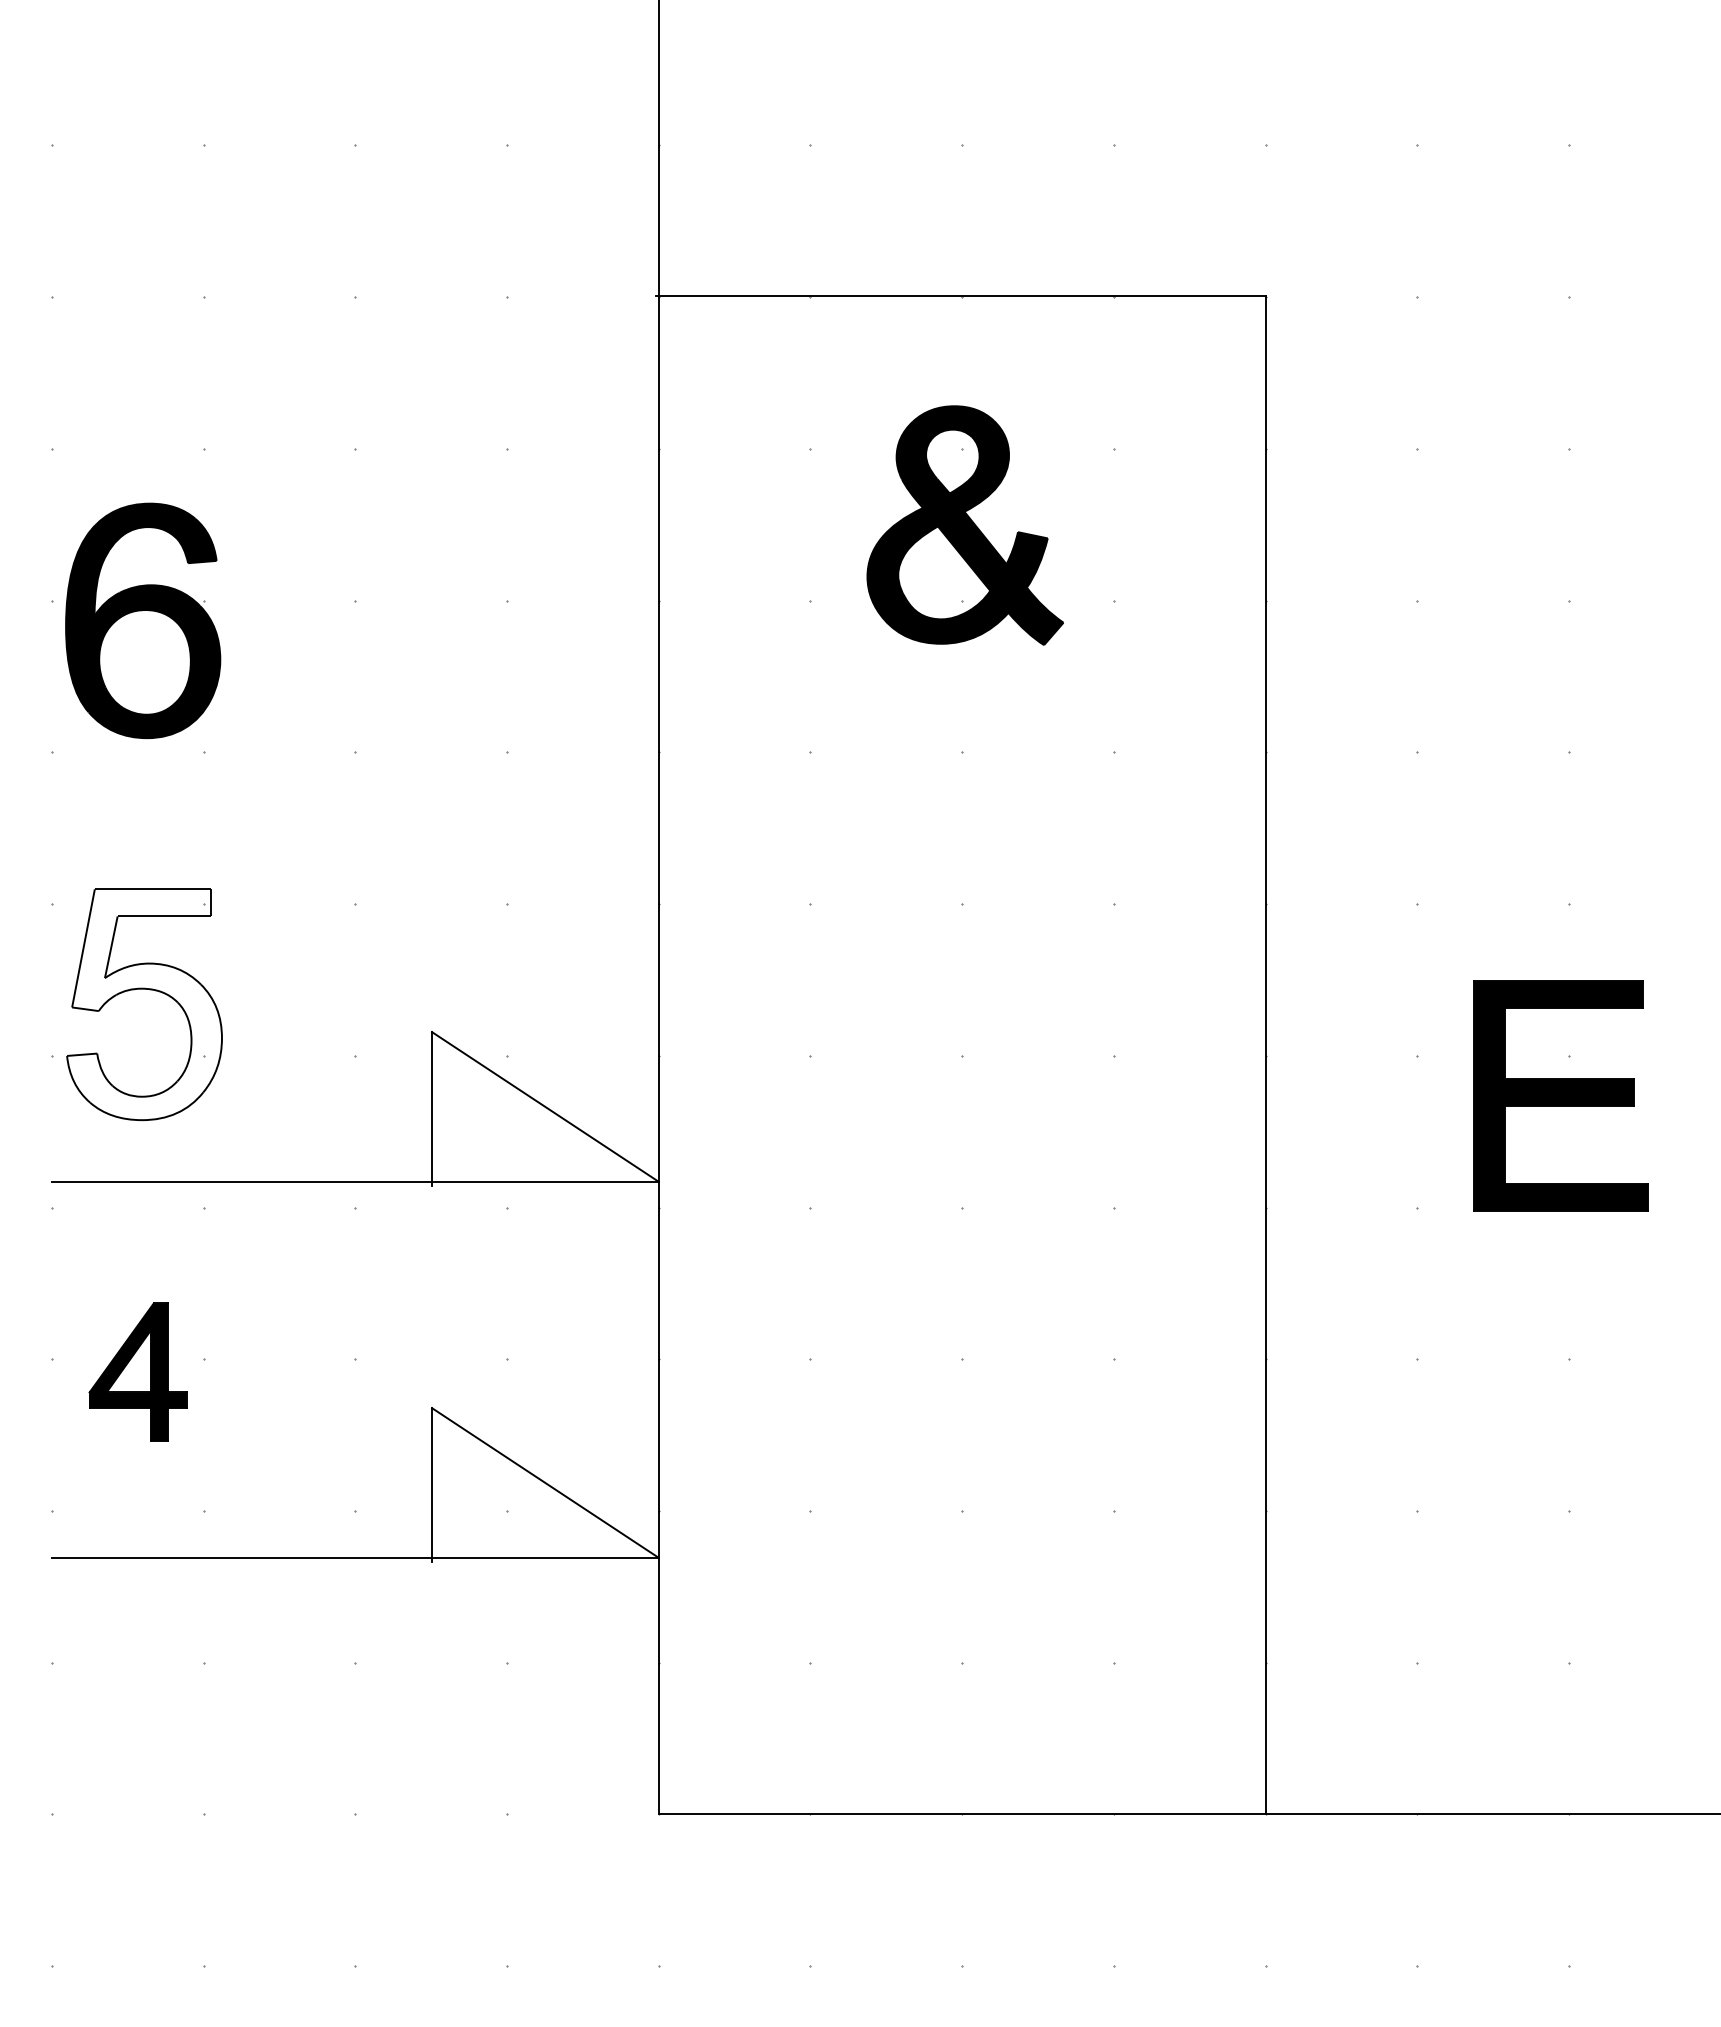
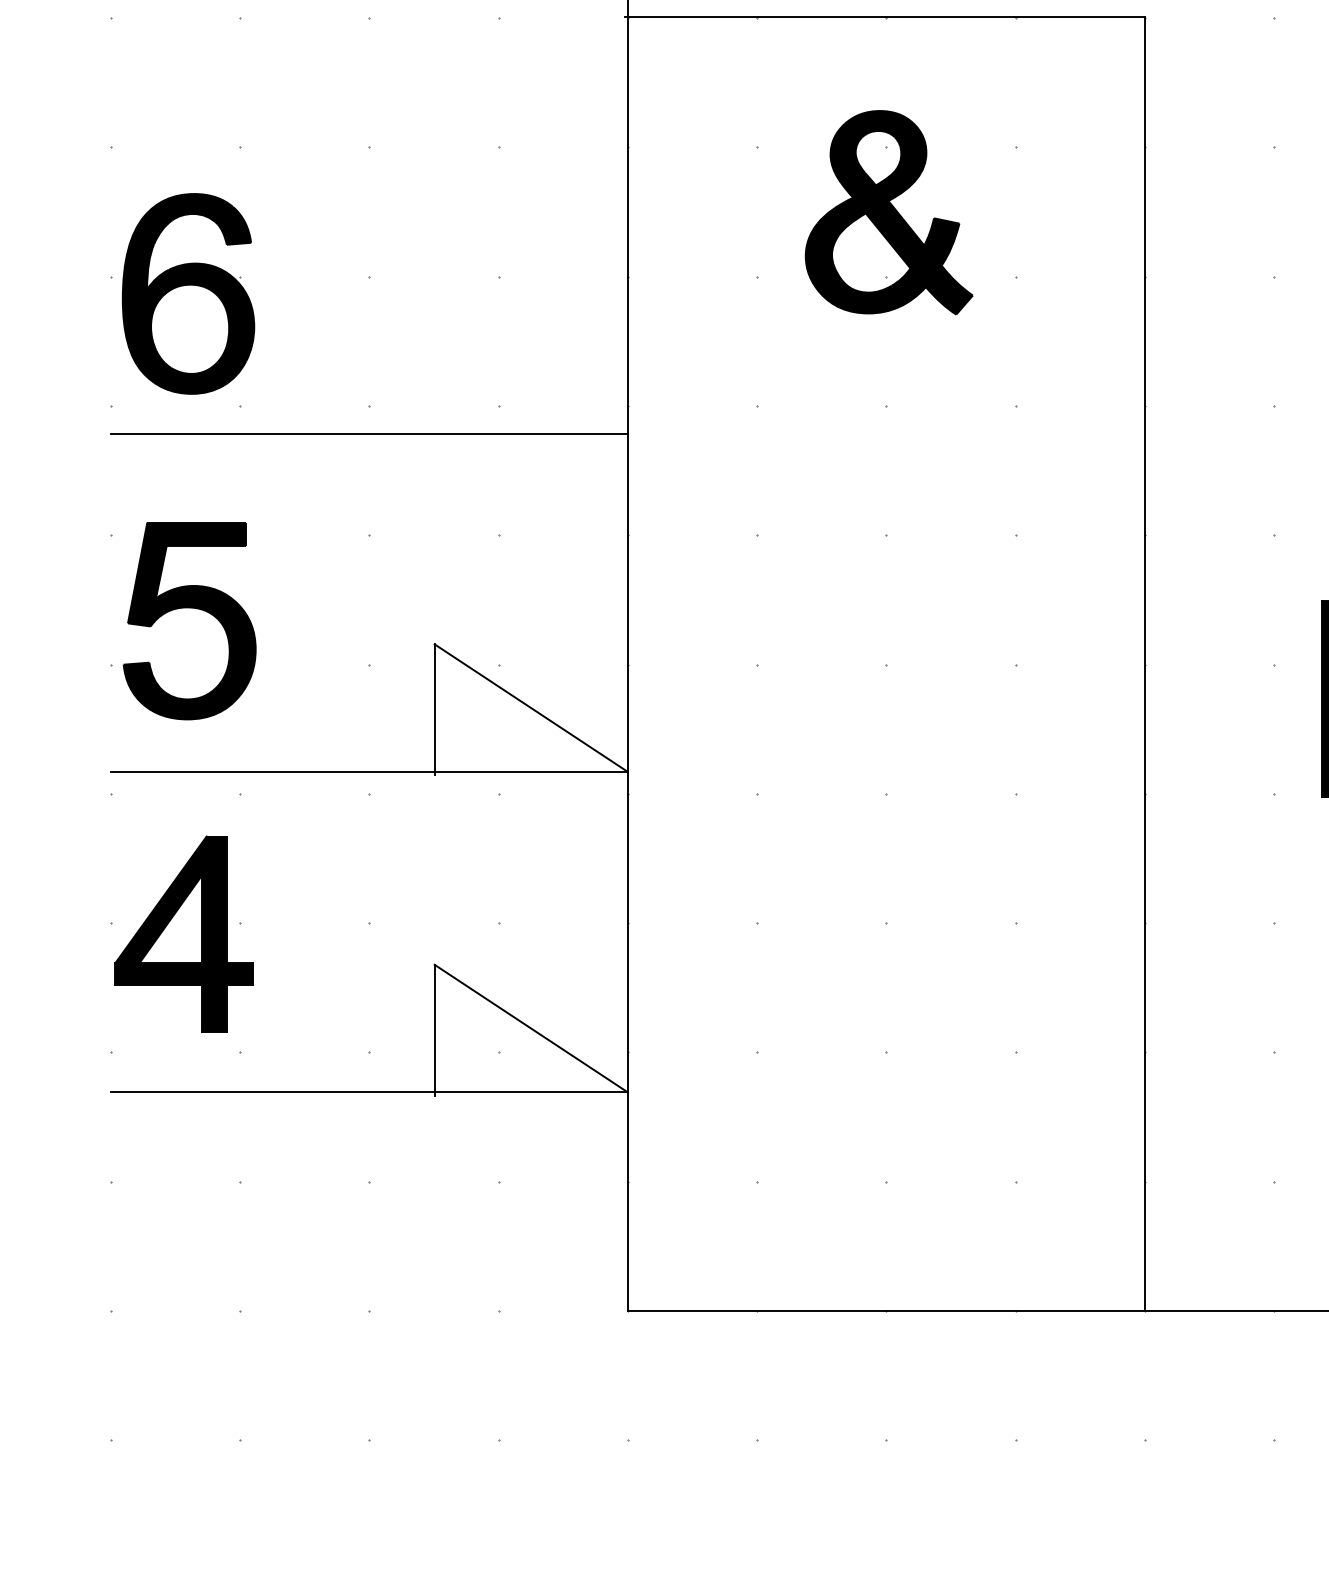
line: (355, 785) -> (369, 434), added
fill: (144, 1004) -> (189, 620), added
part: (137, 1371) -> (183, 933), size x1.67

